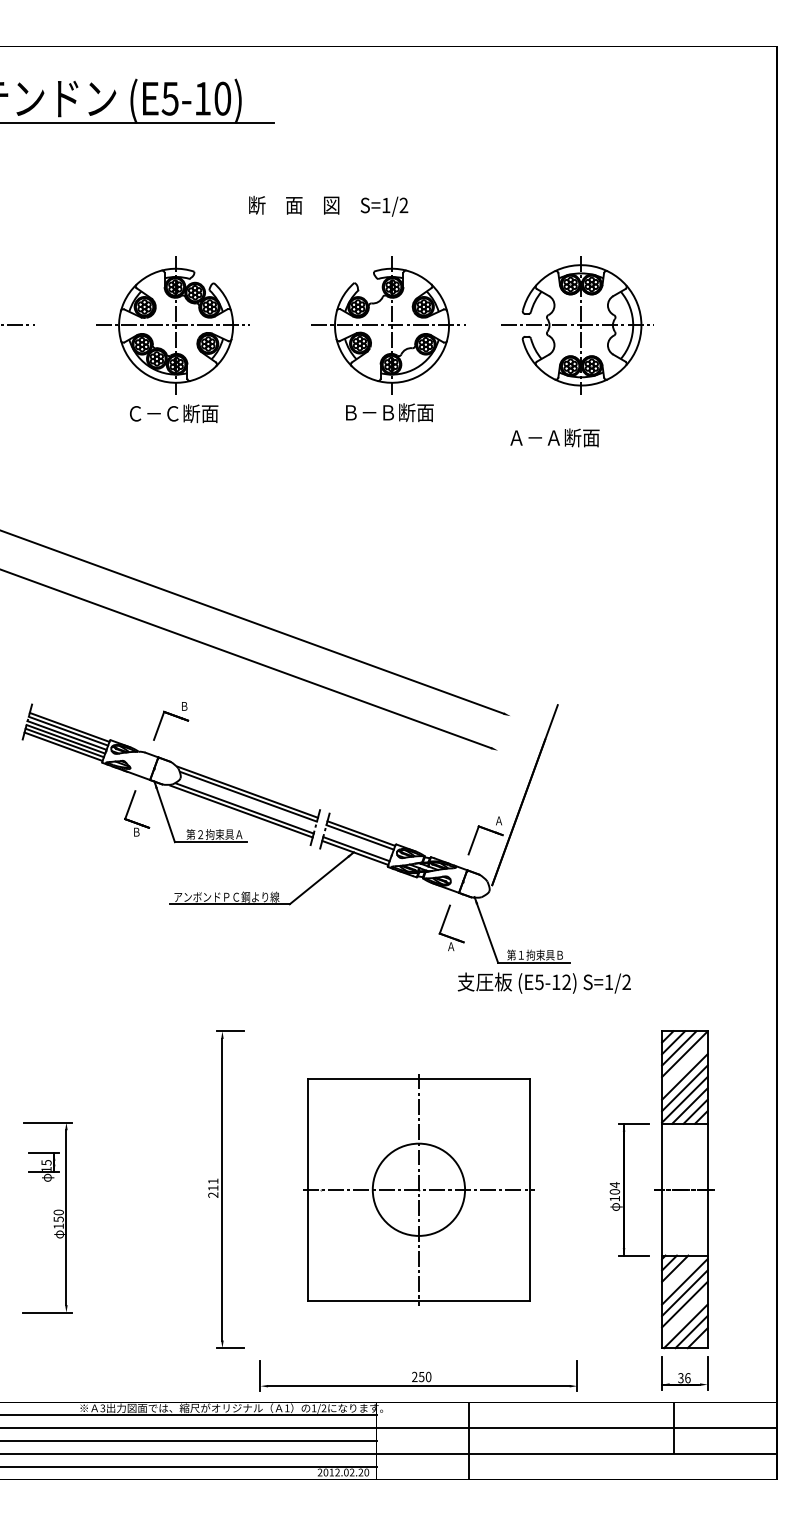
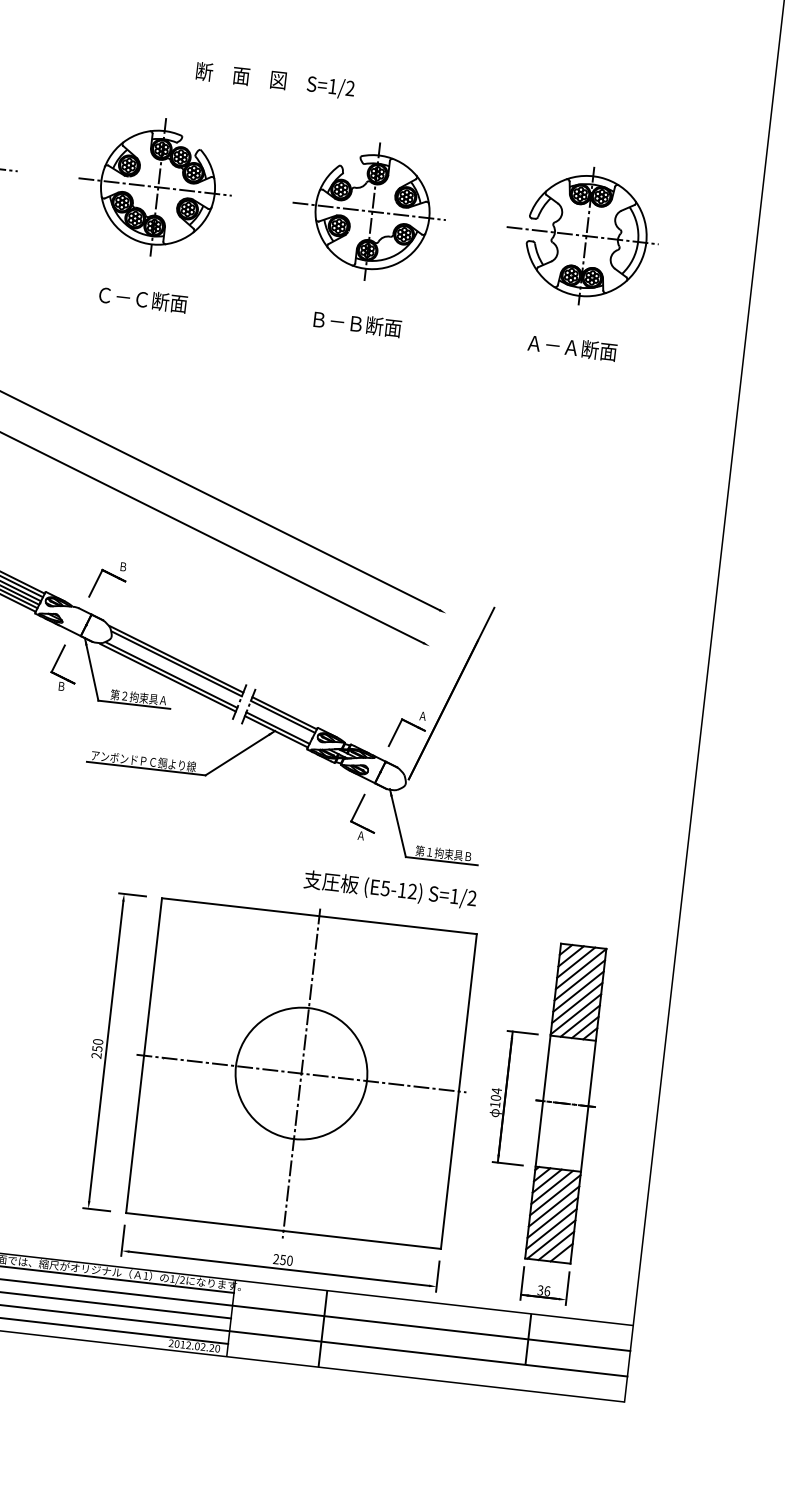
text: (328, 205) -> (275, 80), moved
part: (577, 325) -> (582, 235), moved
text: (389, 412) -> (357, 323), moved
text: (174, 413) -> (143, 299), moved
text: (554, 437) -> (572, 347), moved
text: (543, 982) -> (389, 889), moved
line: (684, 1065) -> (579, 980), added
text: (213, 1184) -> (98, 1045), 211 -> 250
part: (418, 1189) -> (301, 1073), size x1.43
line: (680, 1274) -> (551, 1187), added
line: (684, 1315) -> (551, 1228), added

